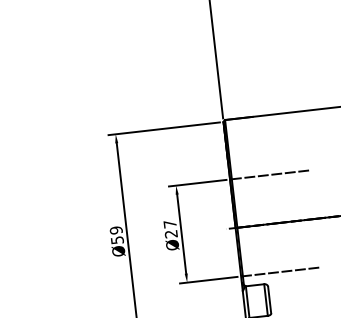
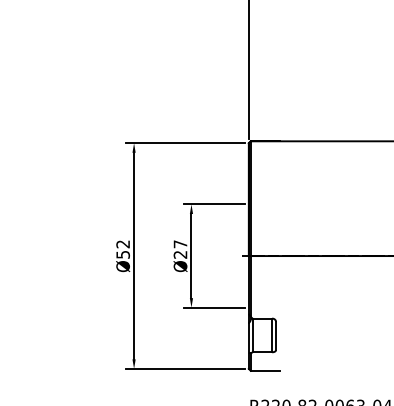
line: (269, 175) -> (290, 204), removed
text: (115, 230) -> (122, 244), Ø59 -> Ø52
line: (280, 271) -> (290, 307), removed

